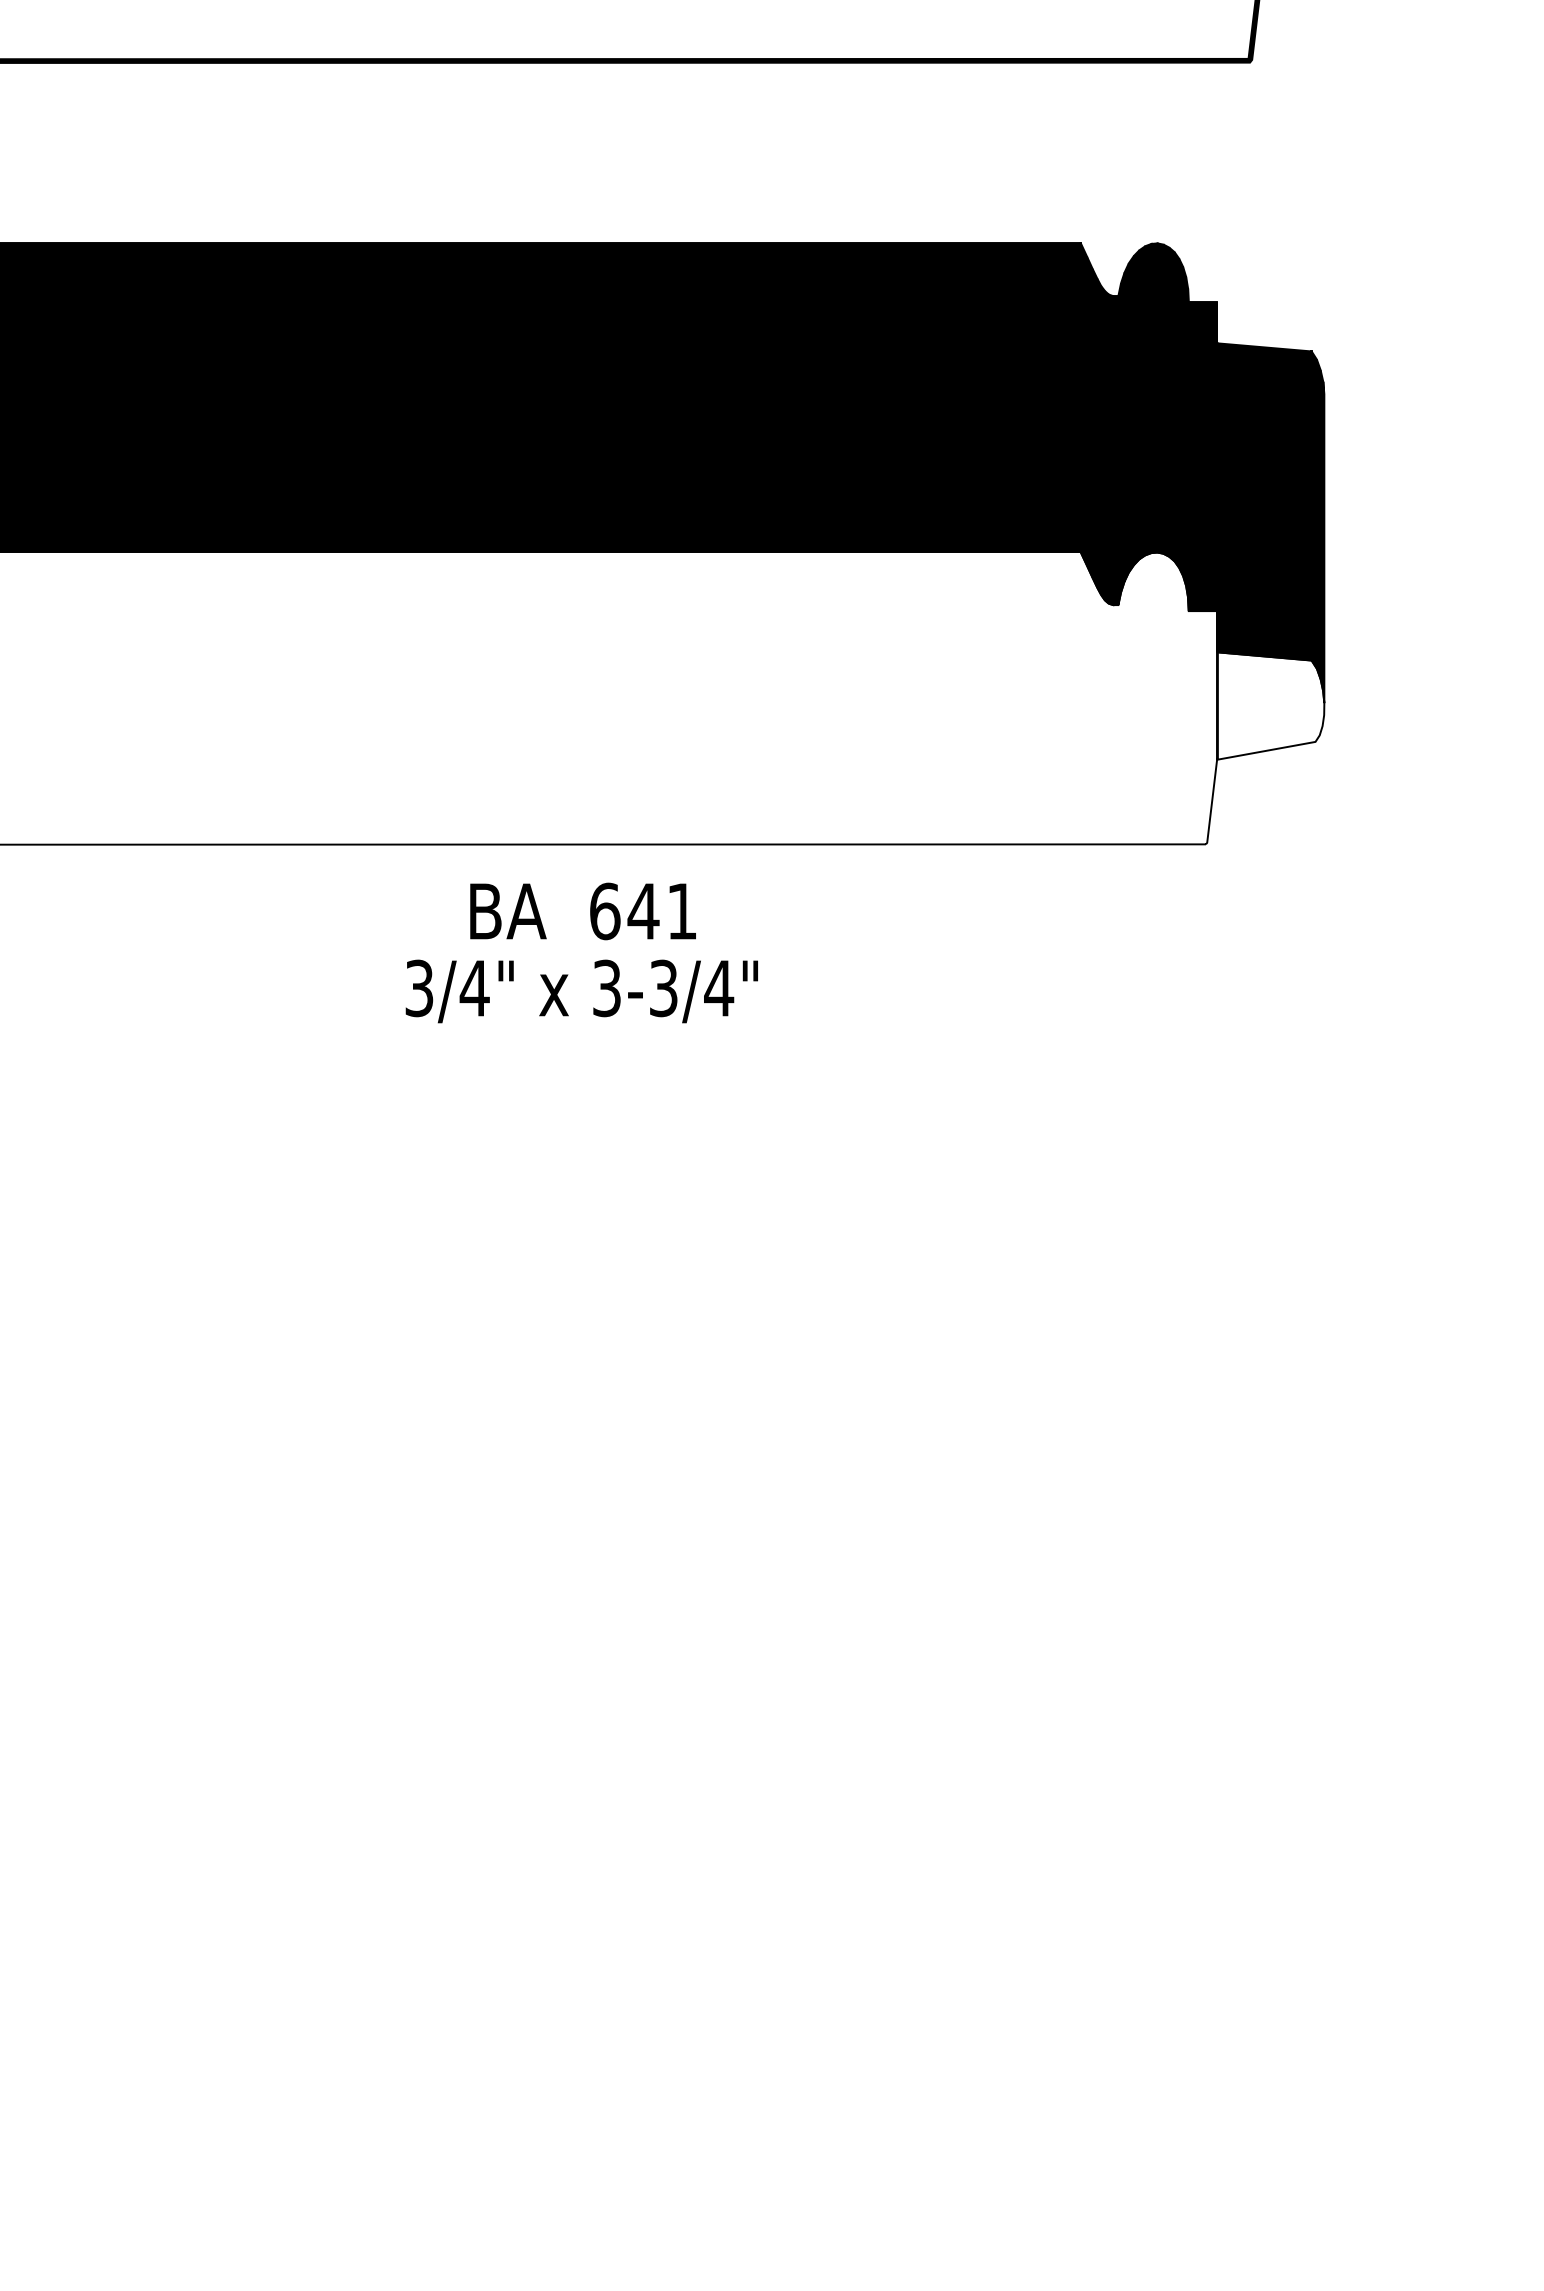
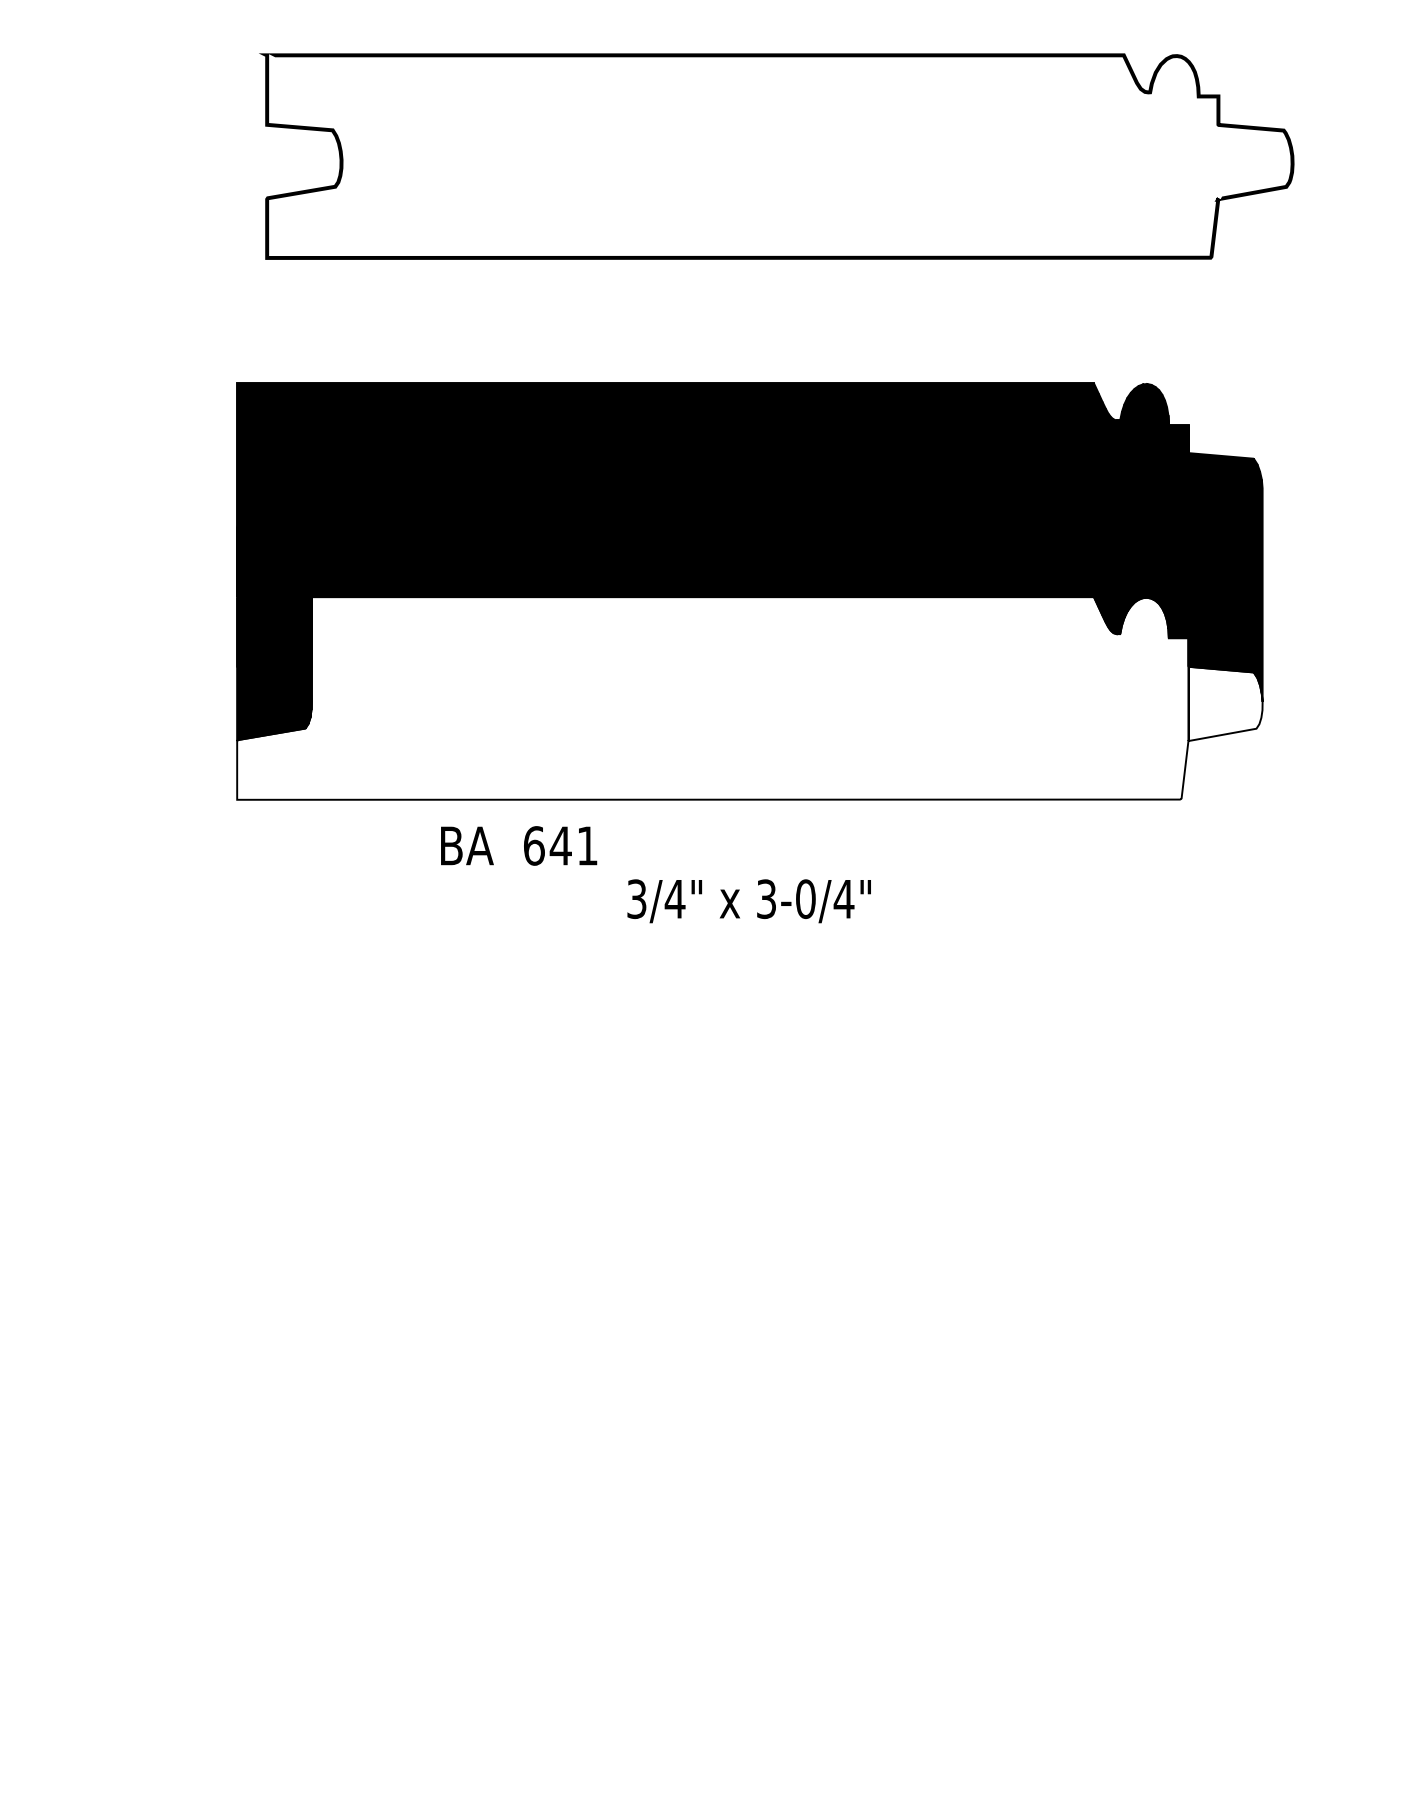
text: (583, 910) -> (519, 845), moved
text: (663, 987) -> (805, 898), 3-3/4" -> 3-0/4"

